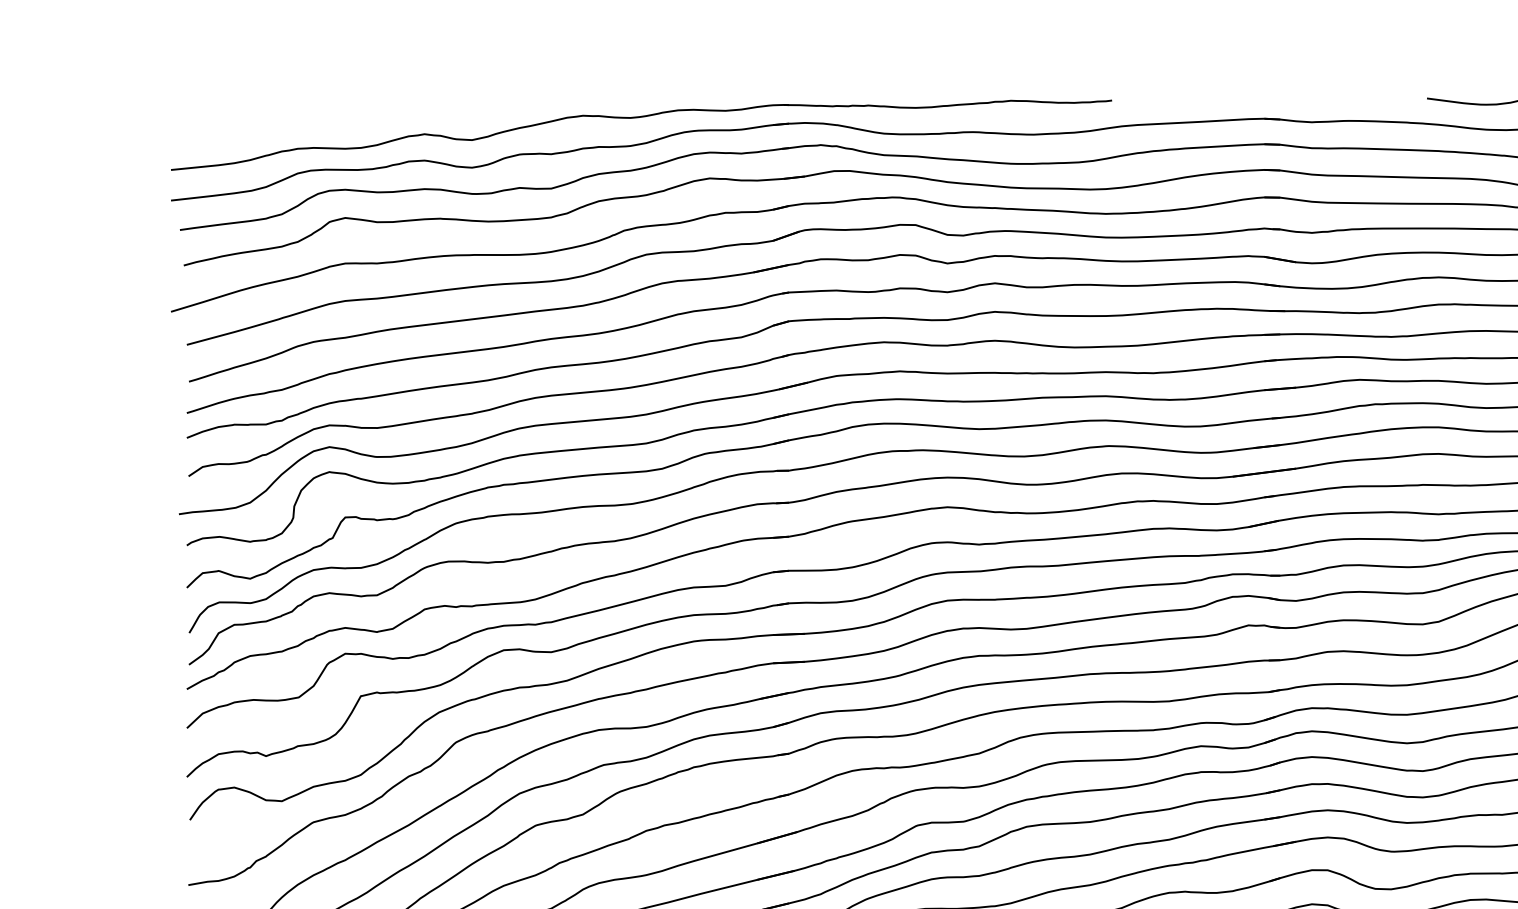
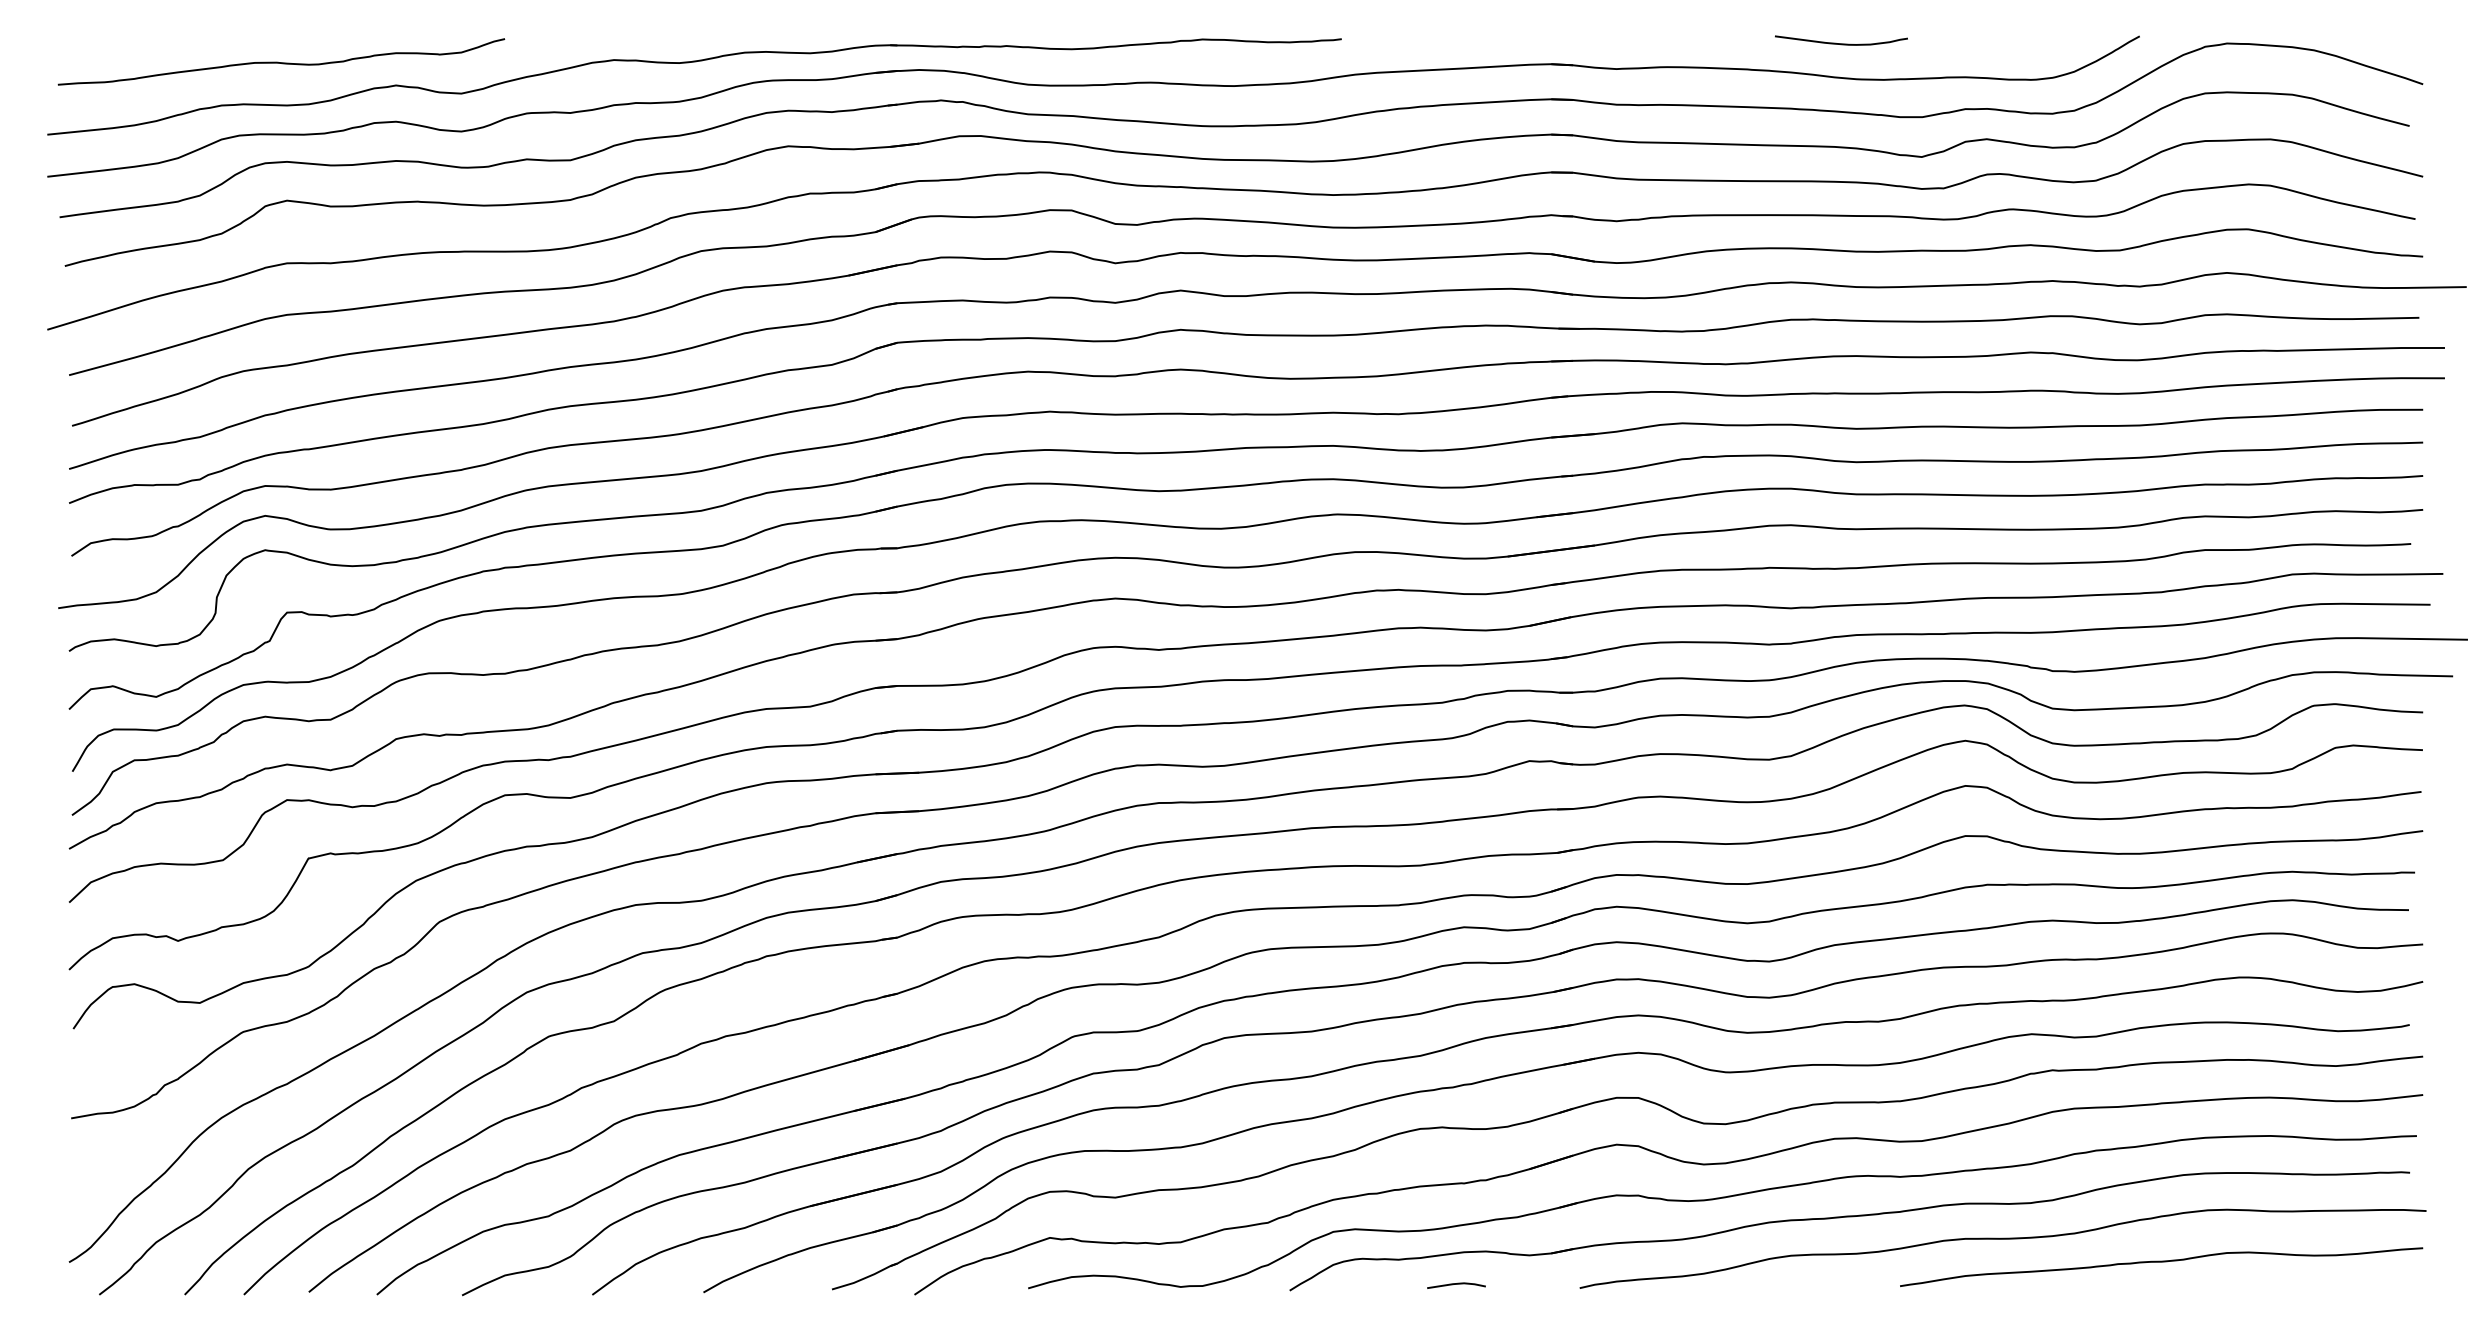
curve: (341, 117) -> (281, 62), added

